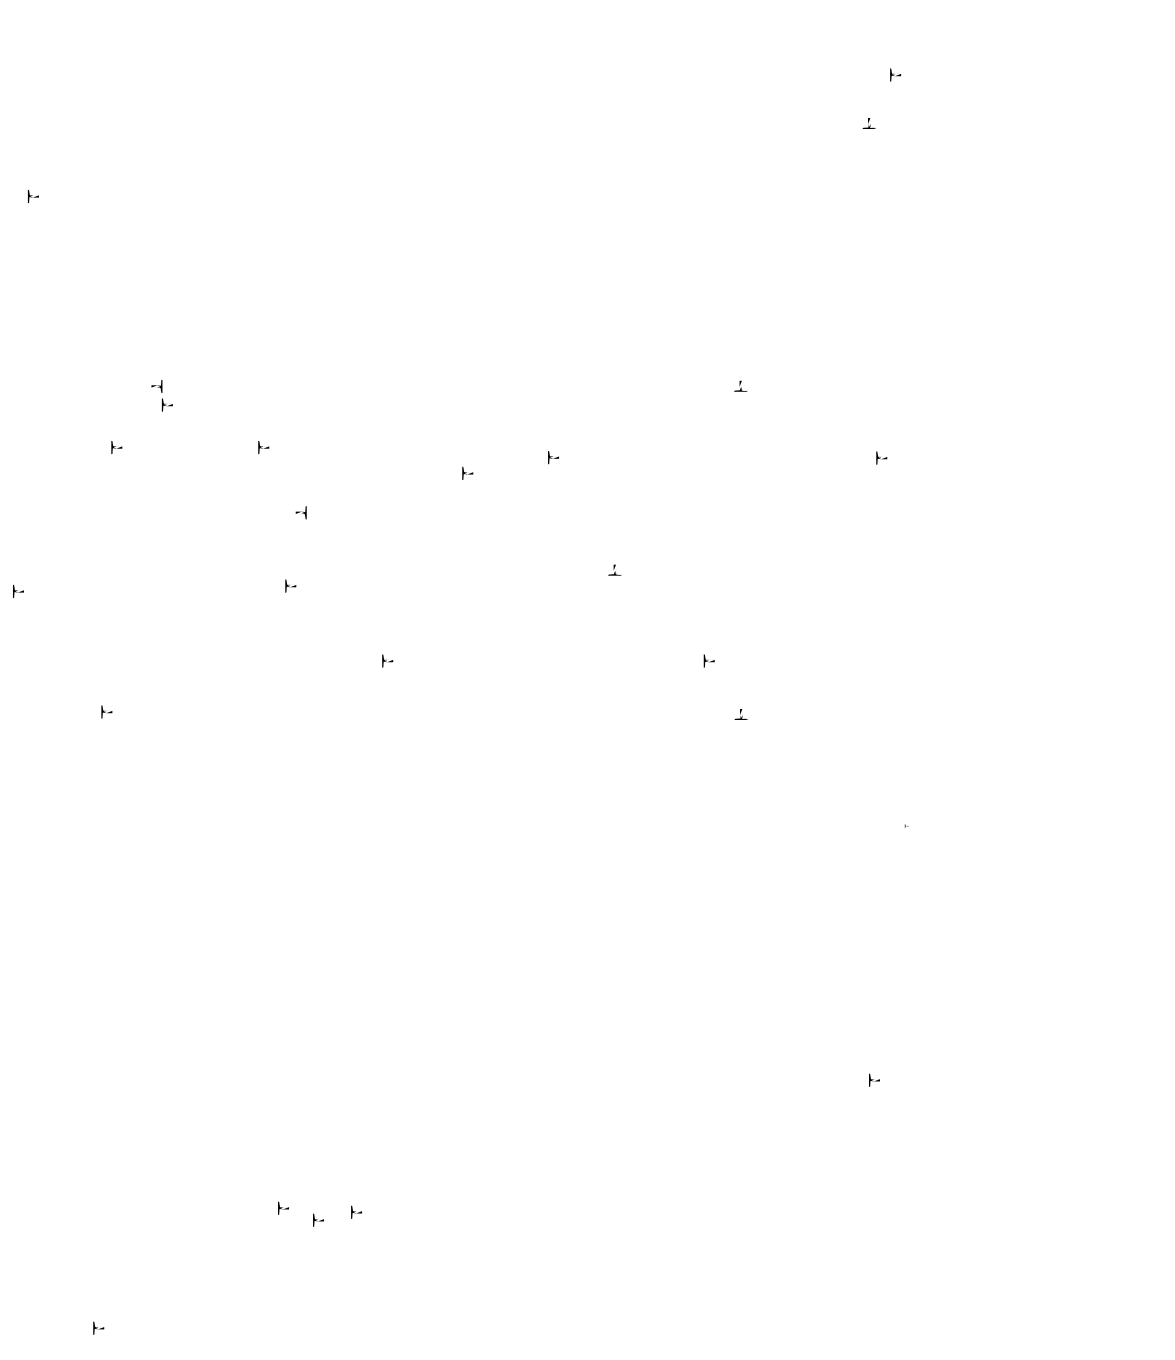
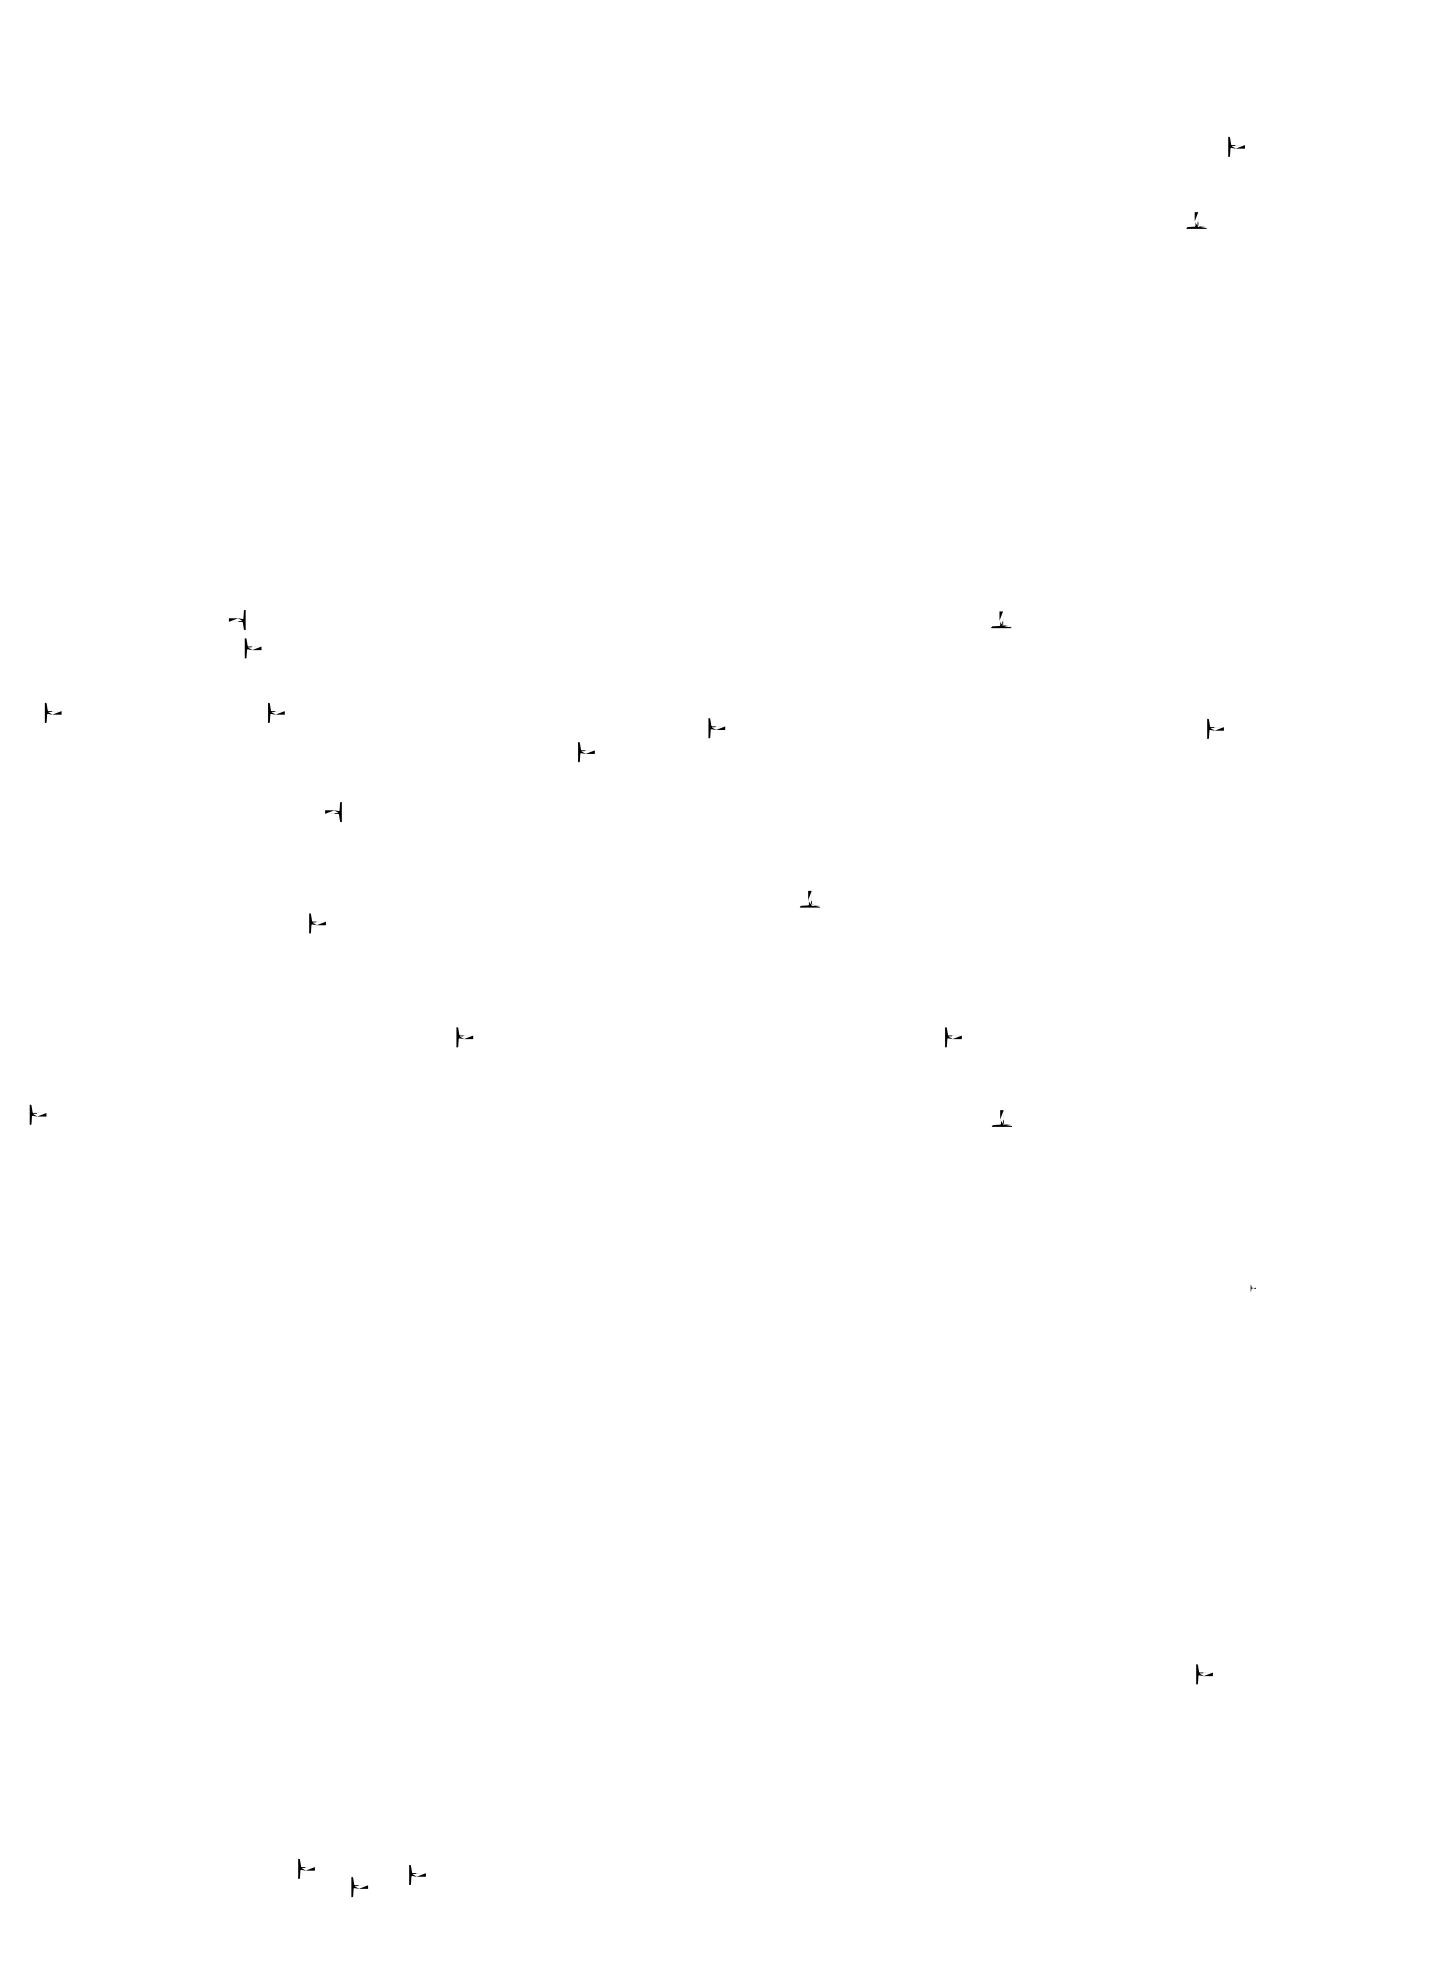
part: (161, 395) -> (244, 633), moved

